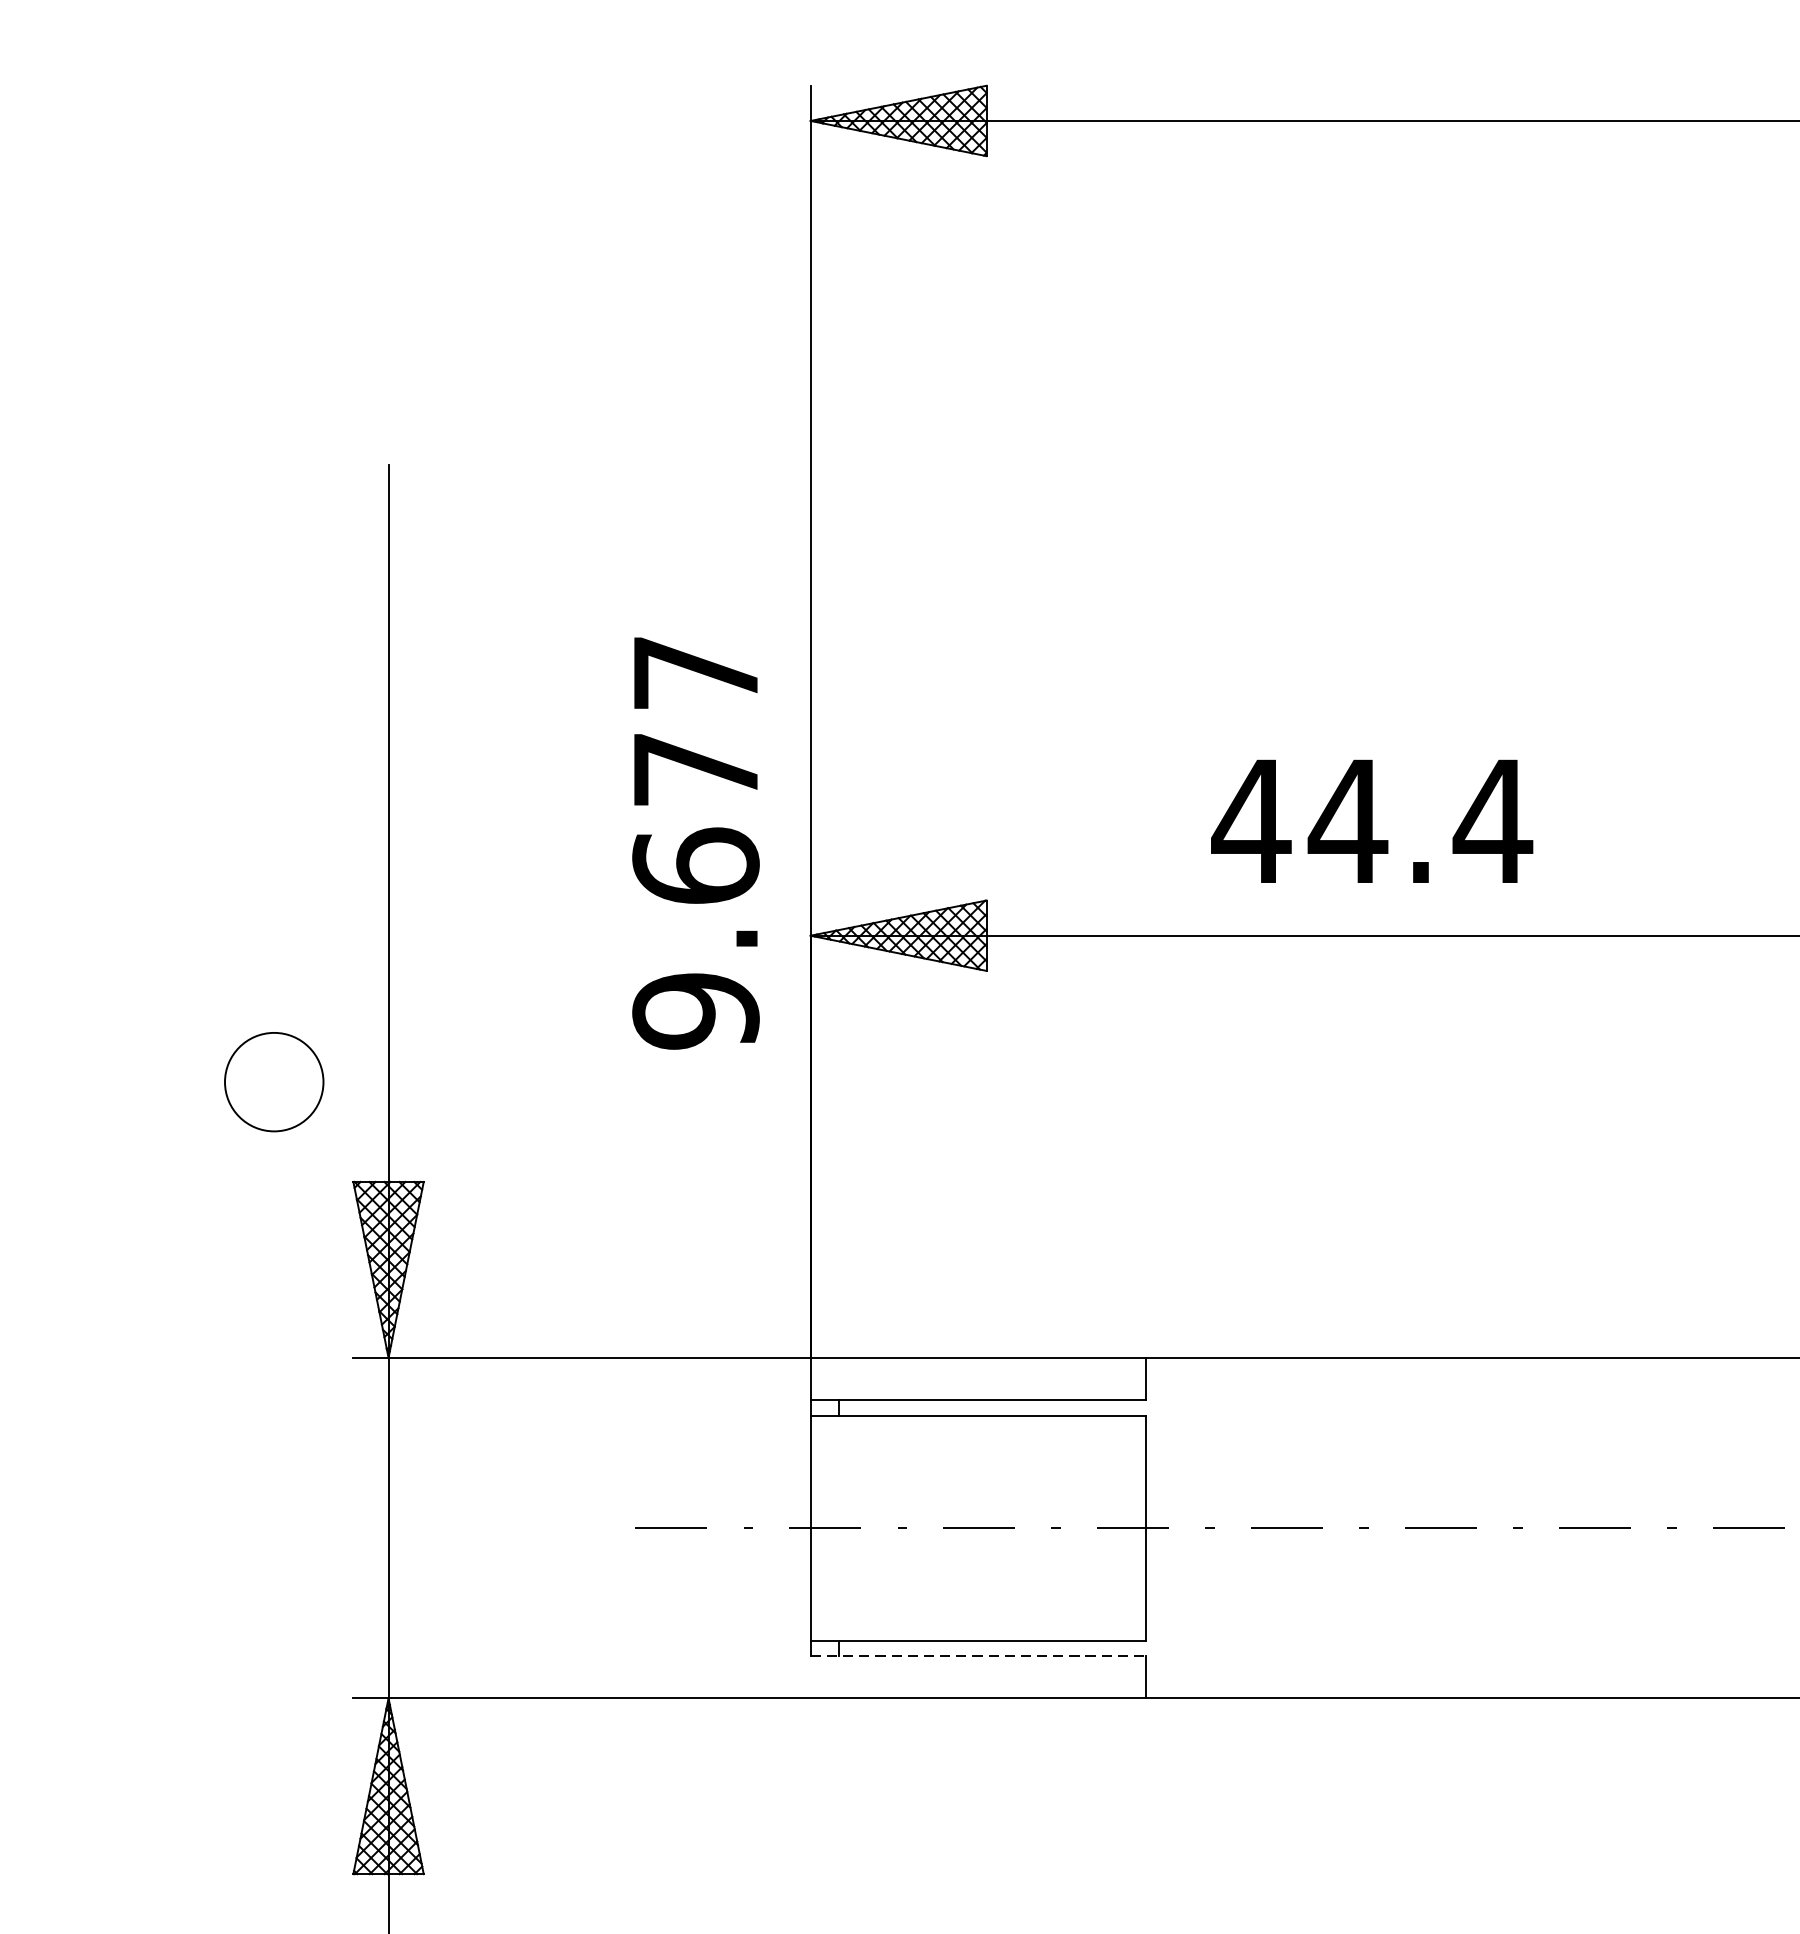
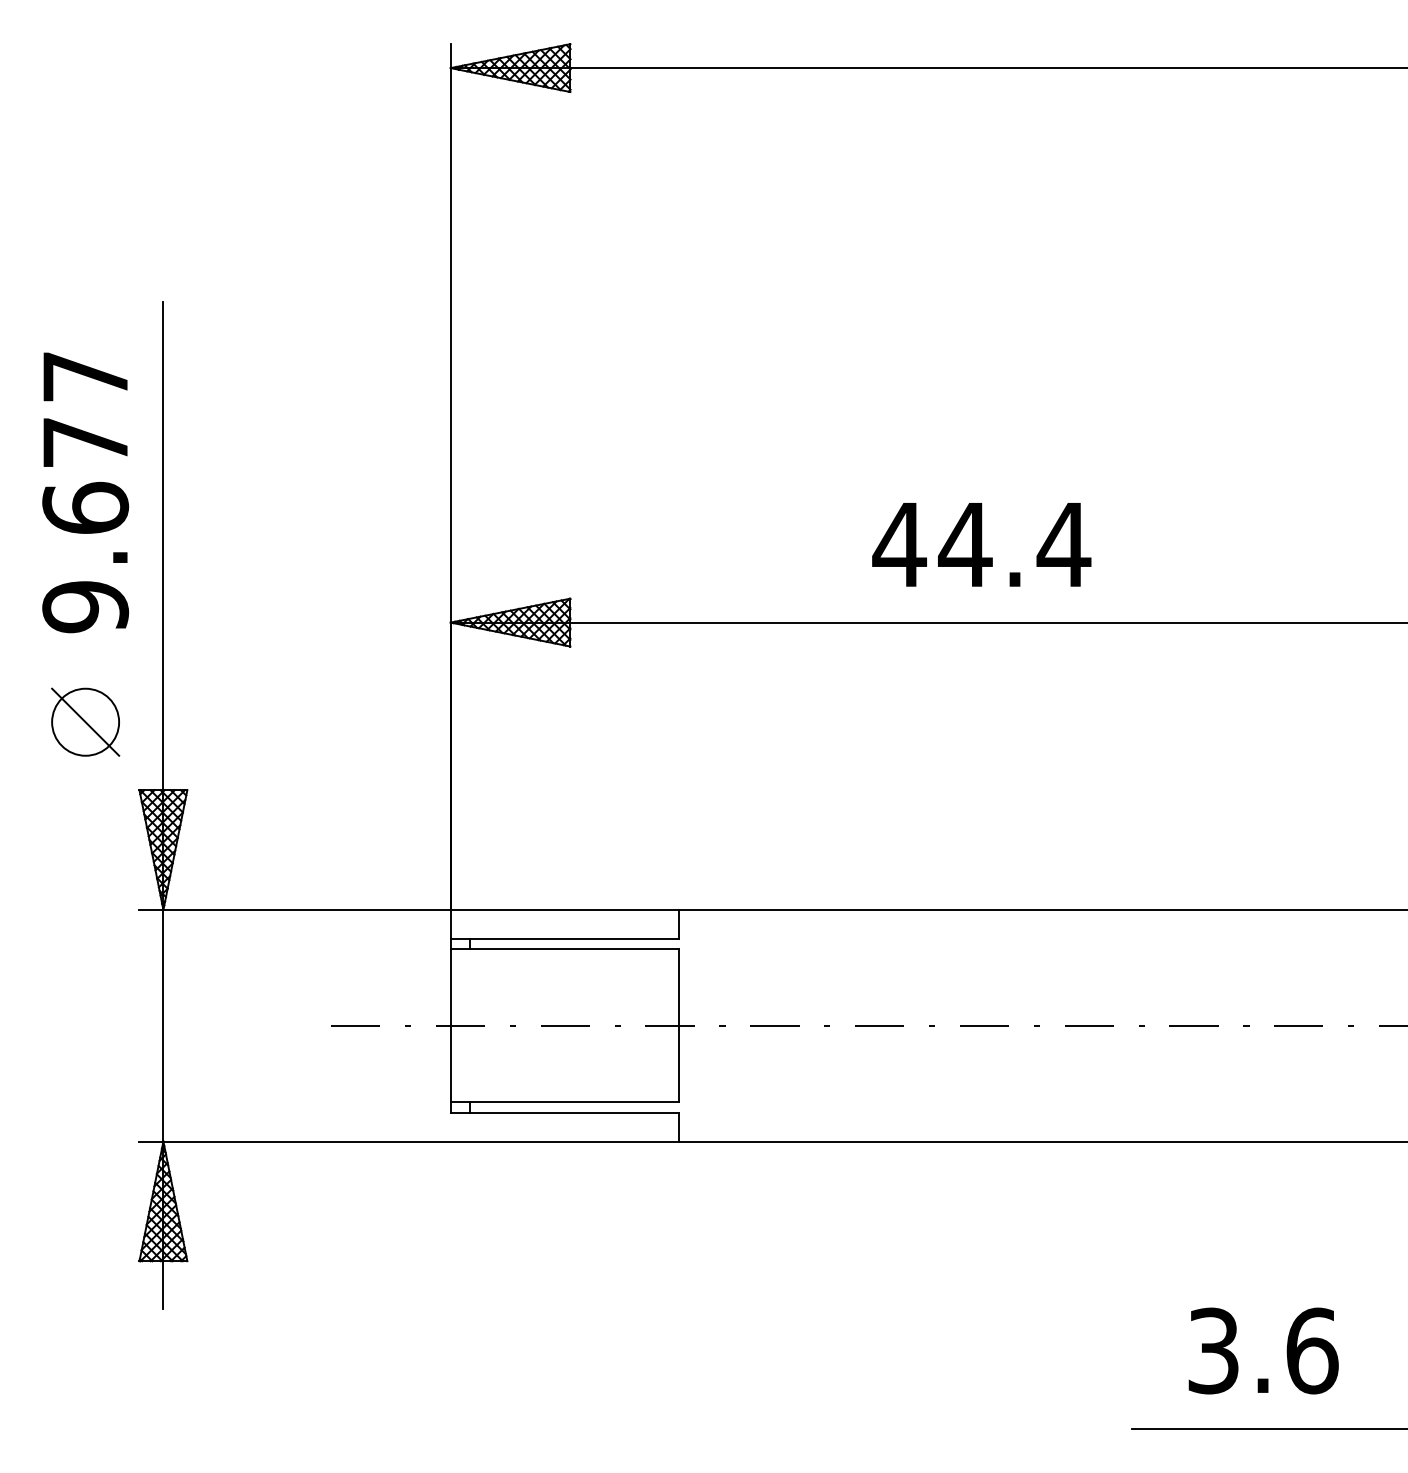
text: (1371, 820) -> (981, 544), moved
text: (695, 842) -> (85, 492), moved
line: (274, 1081) -> (85, 721), added
line: (979, 1655) -> (565, 1112), dashed -> solid

